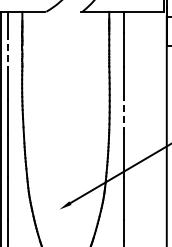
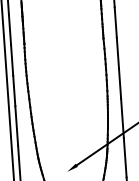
line: (7, 50) -> (9, 30), dashed -> solid
line: (123, 117) -> (119, 83), dashed -> solid

